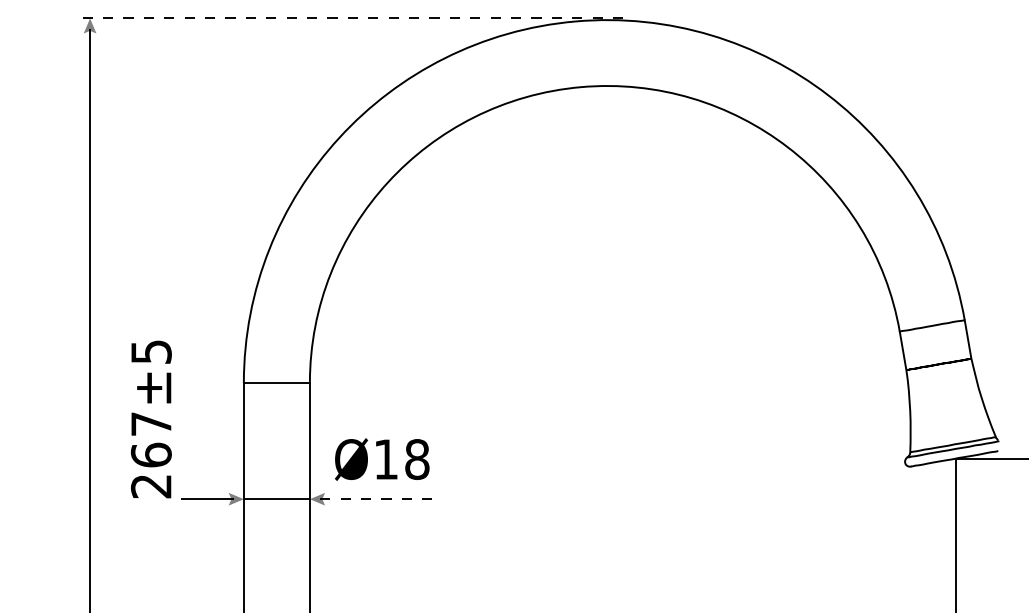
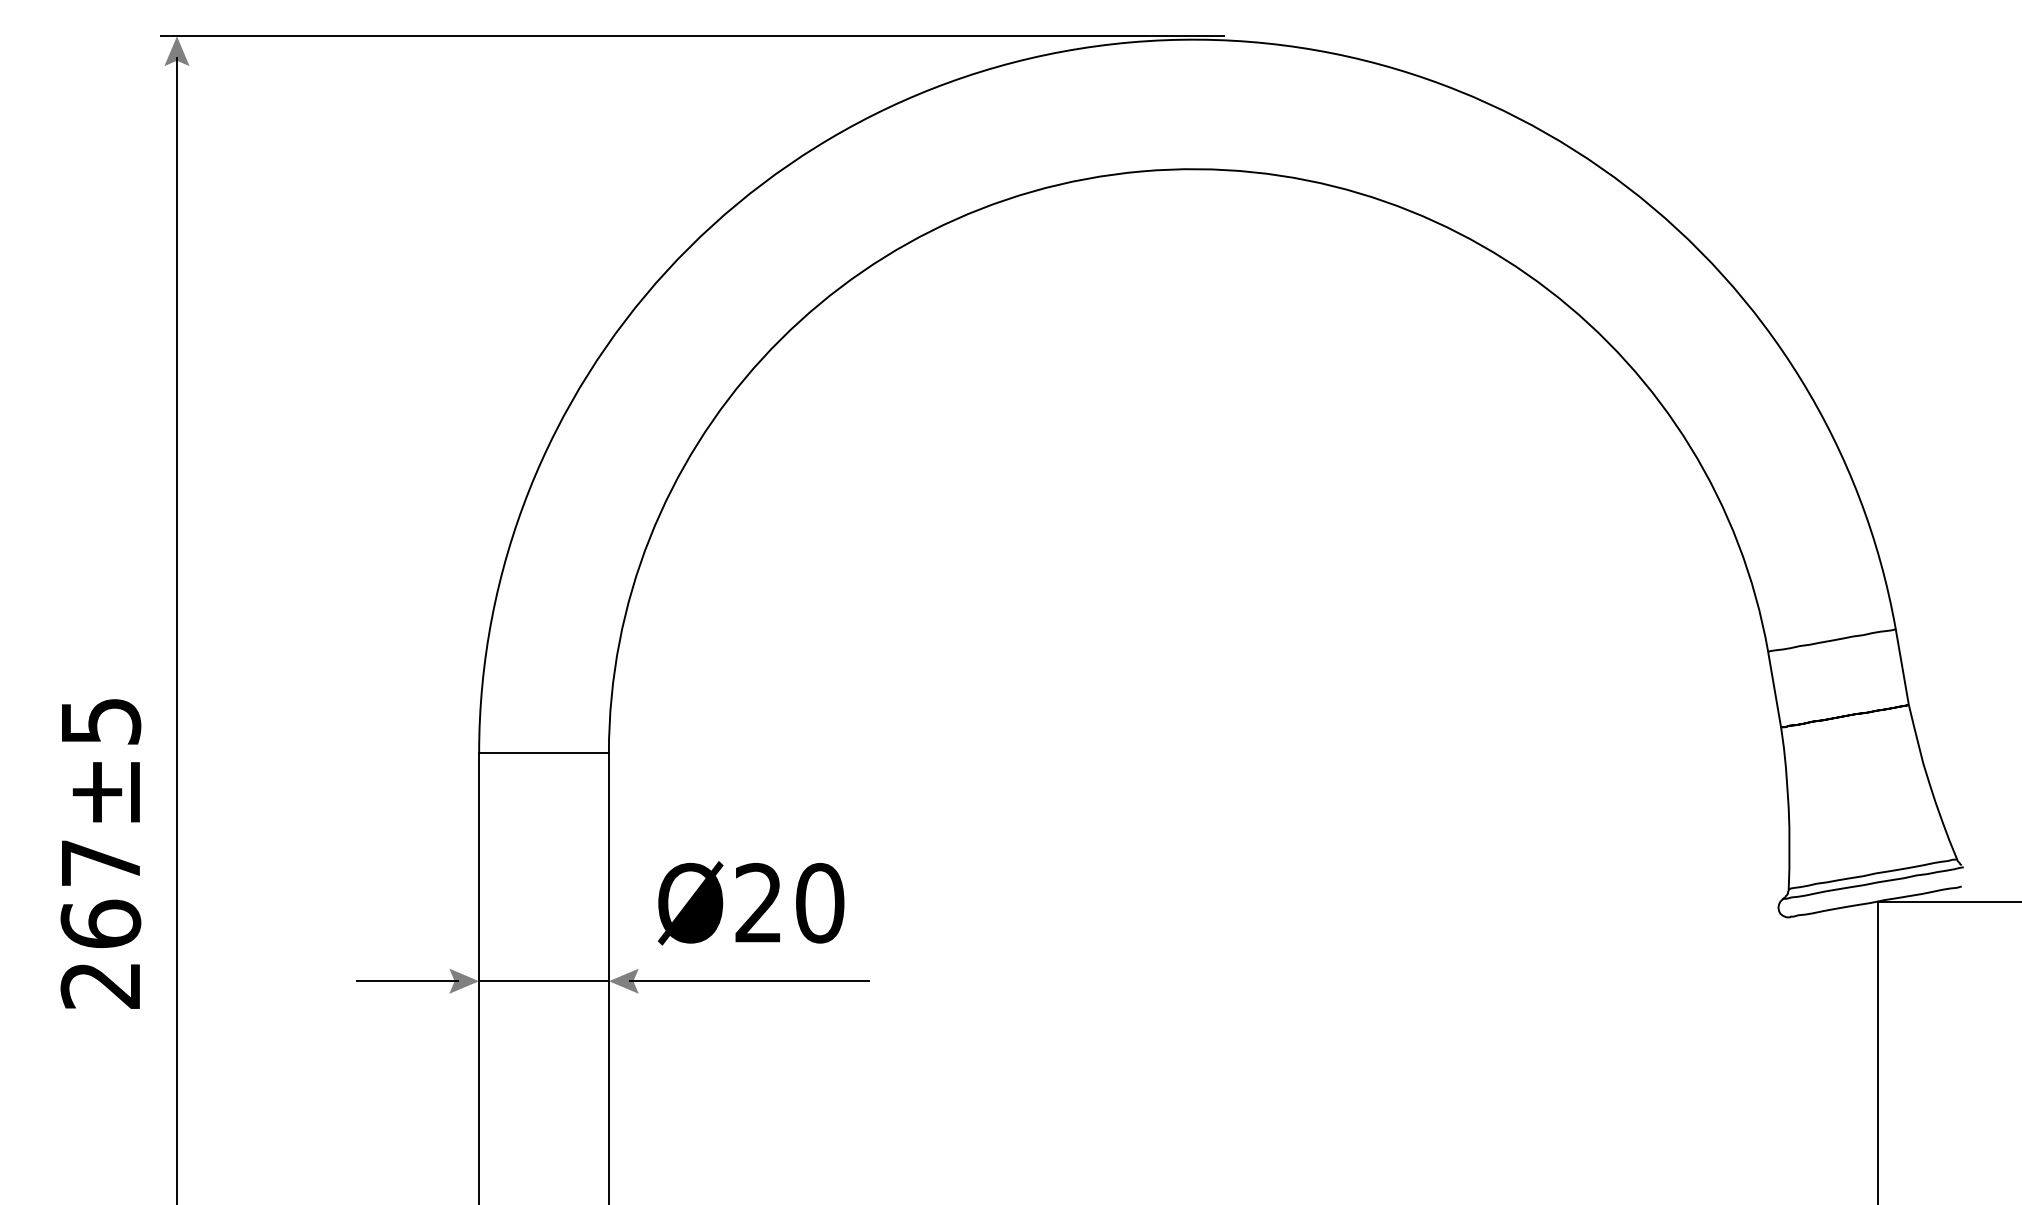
line: (352, 18) -> (692, 36), dashed -> solid
text: (151, 419) -> (101, 854), moved
text: (401, 459) -> (788, 903), Ø18 -> Ø20
line: (381, 499) -> (749, 981), dashed -> solid

